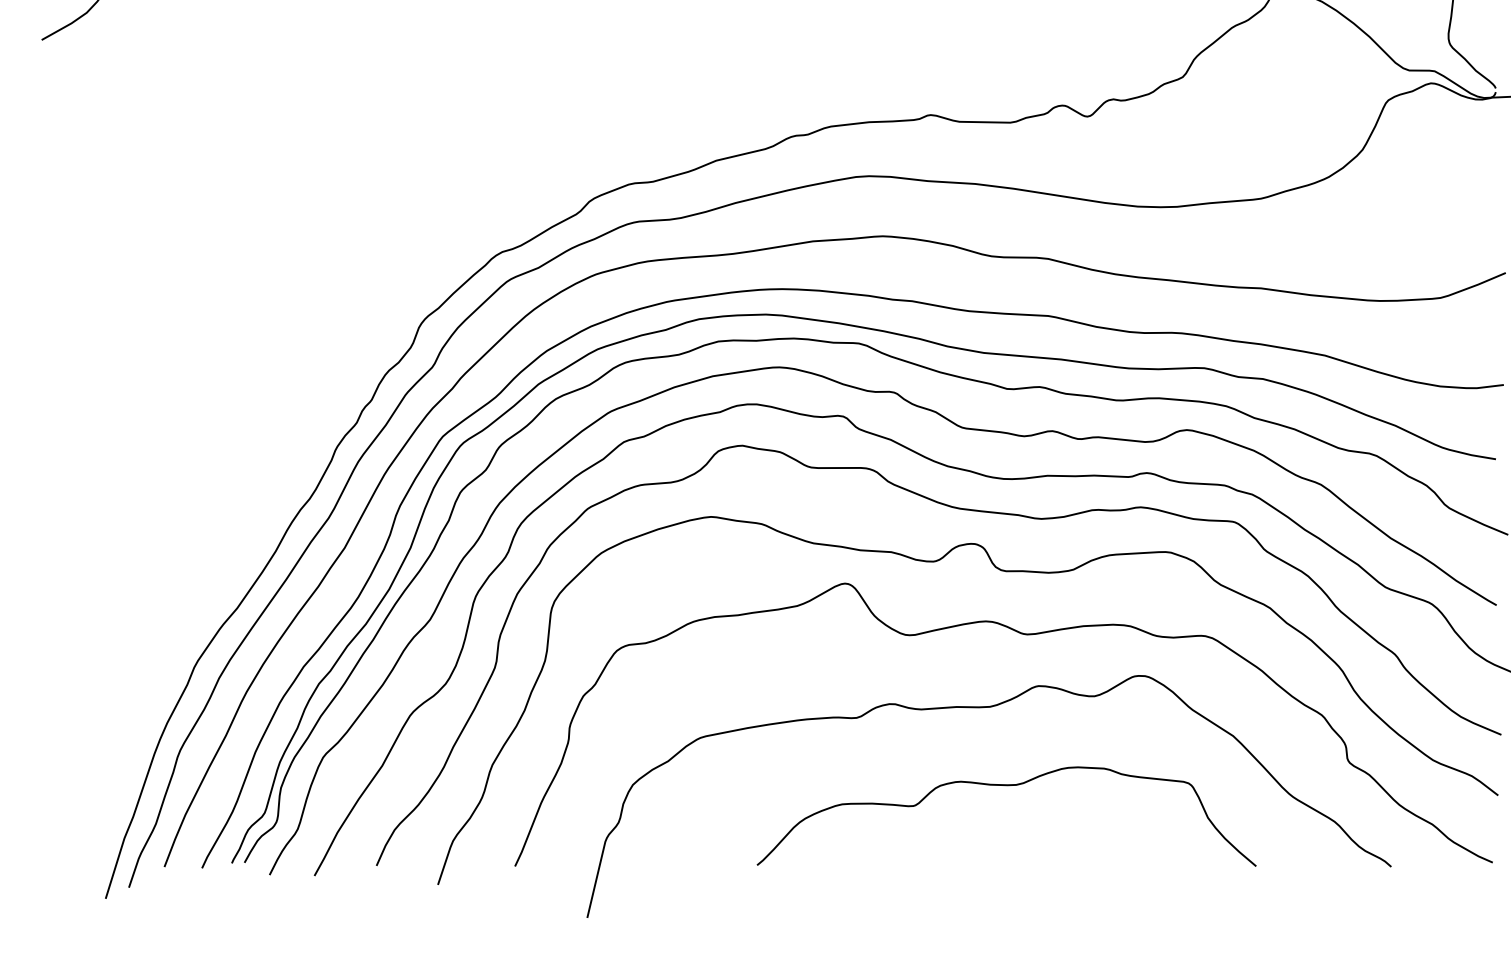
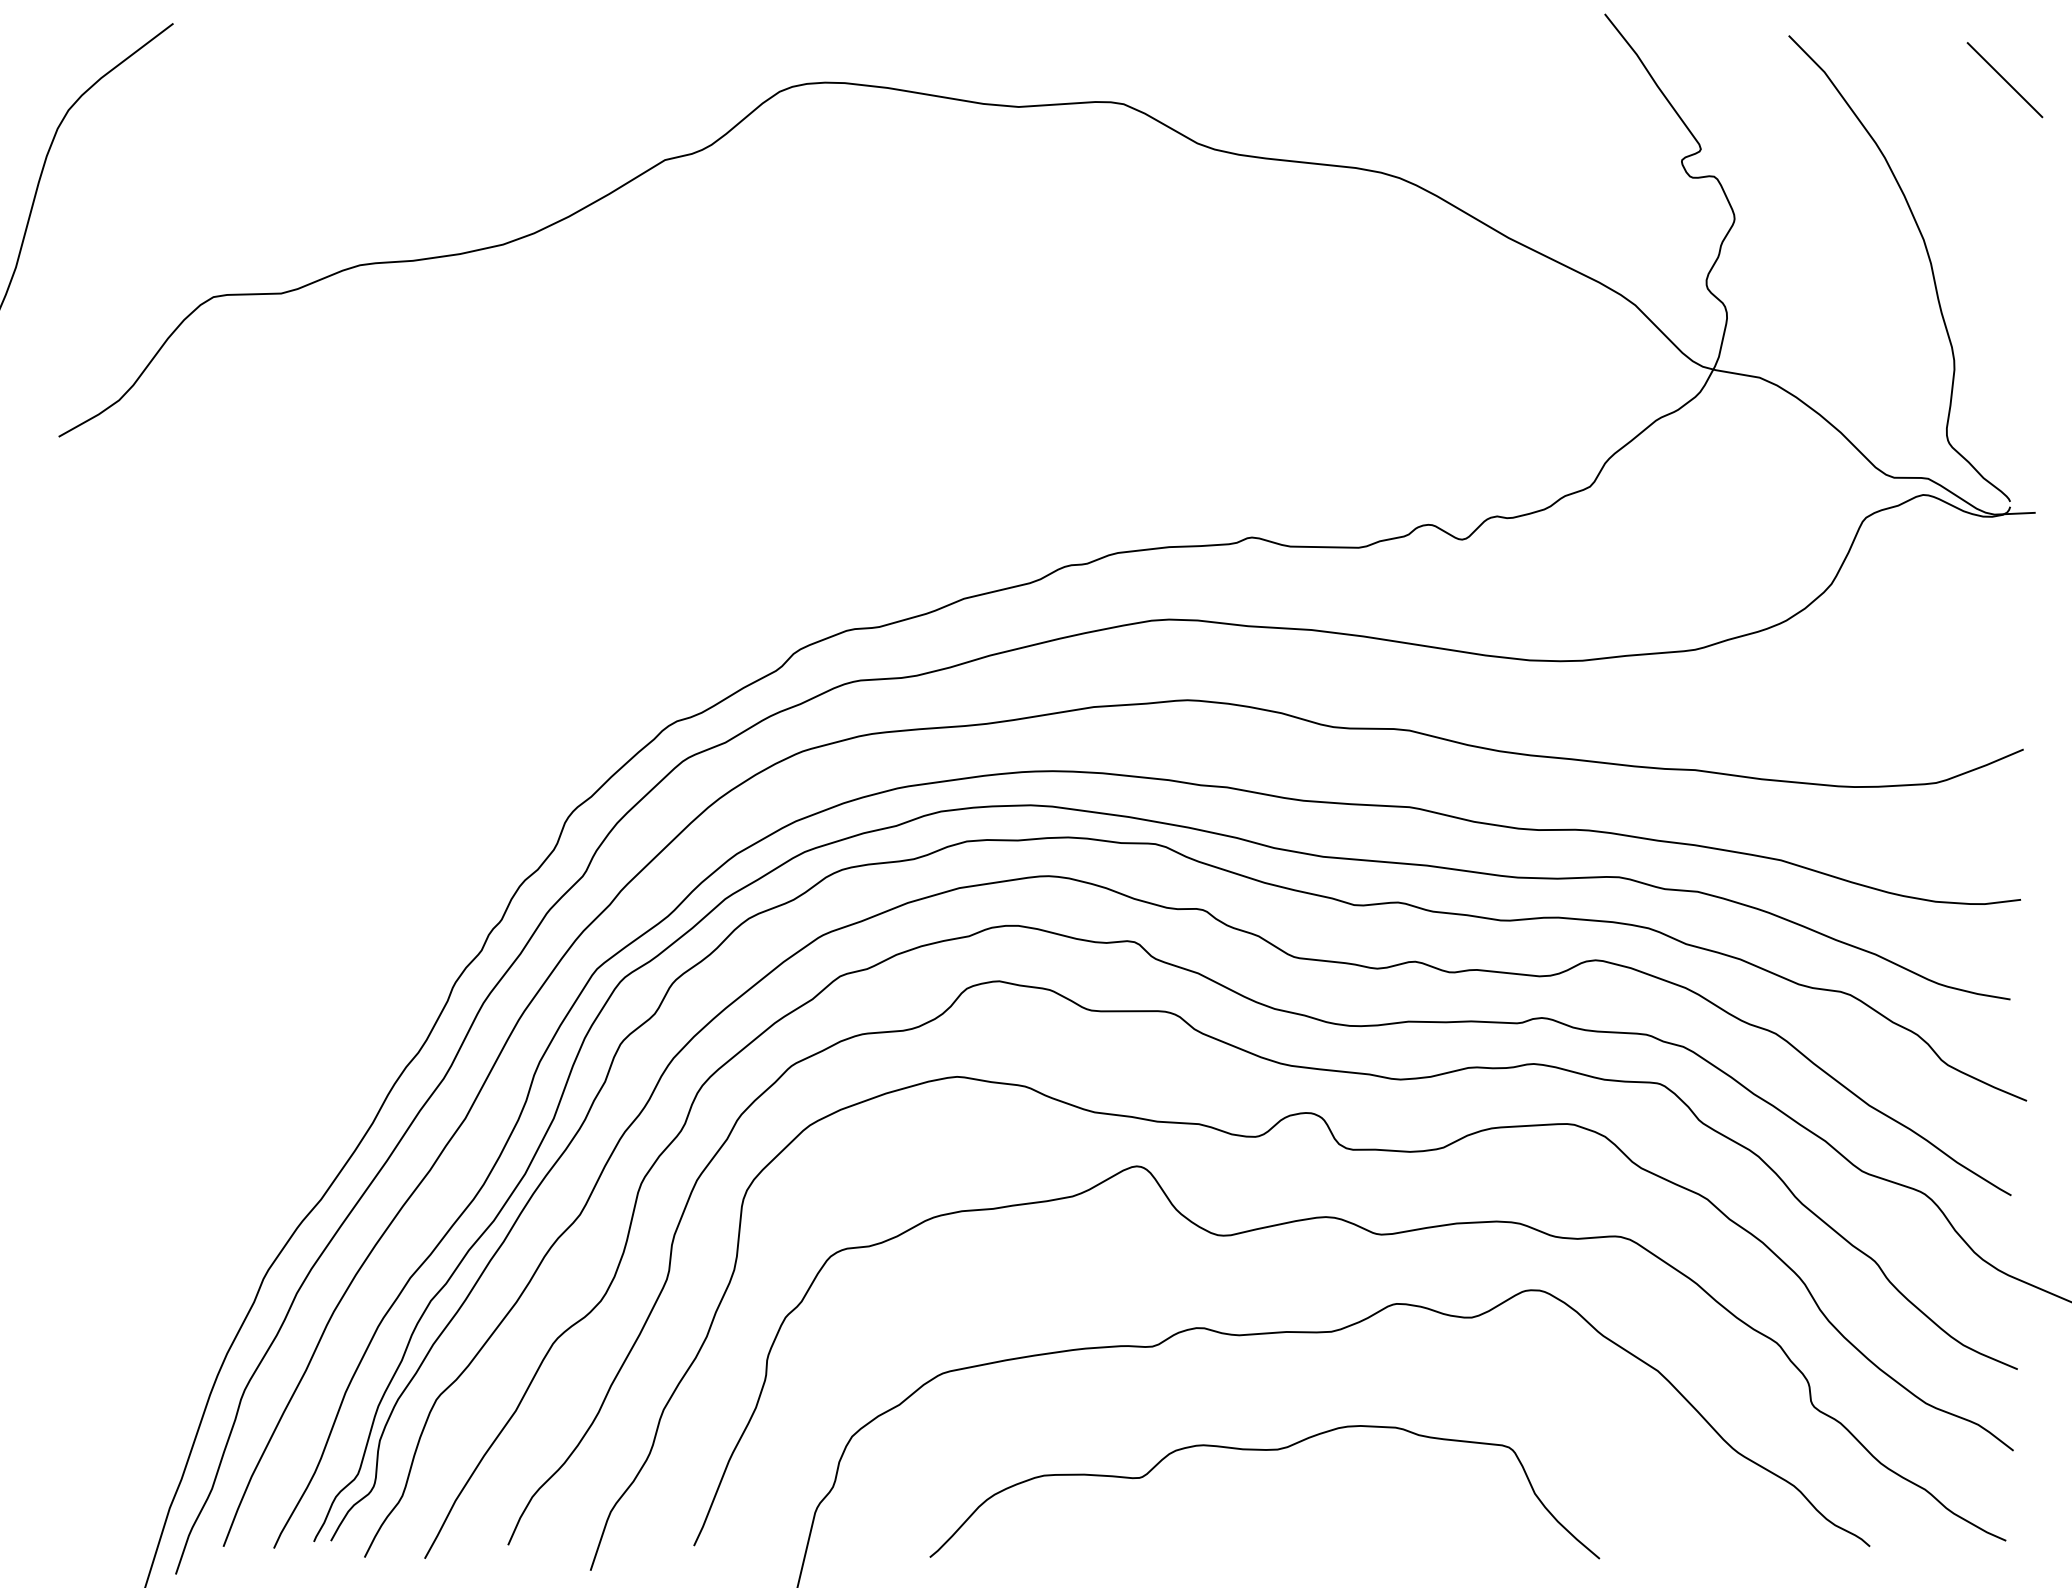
curve: (1006, 785) -> (1264, 1450), moved

